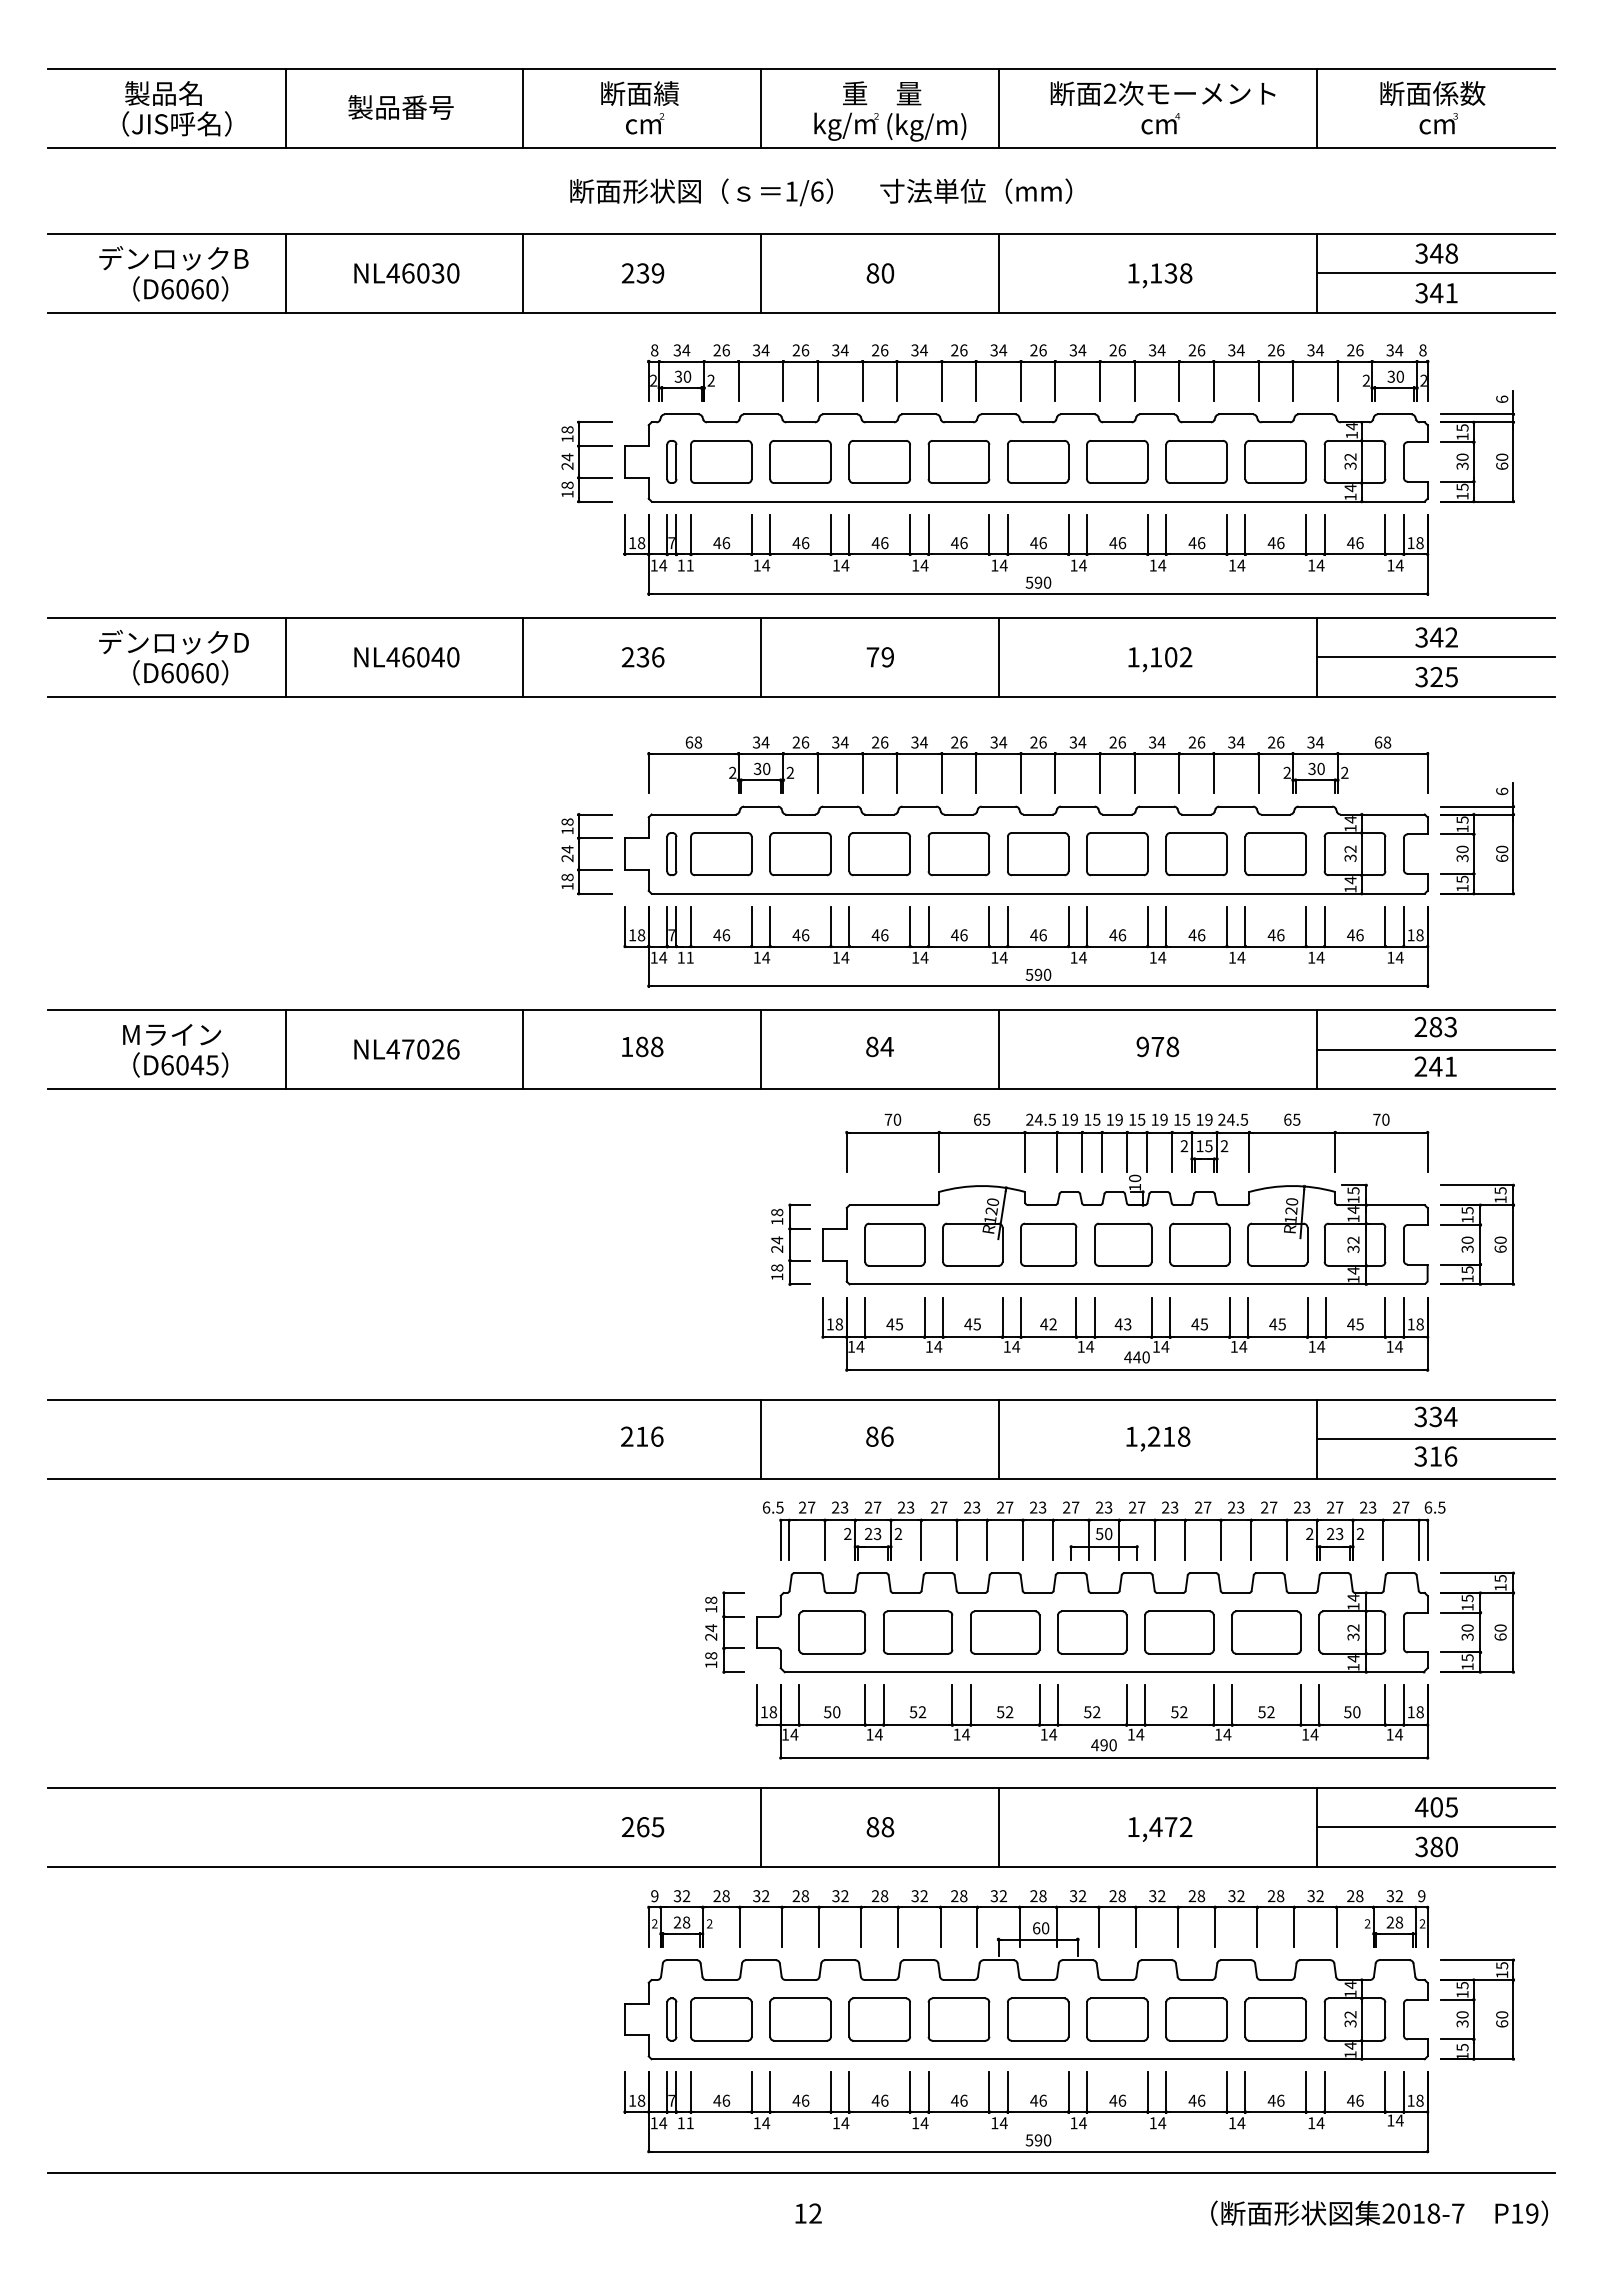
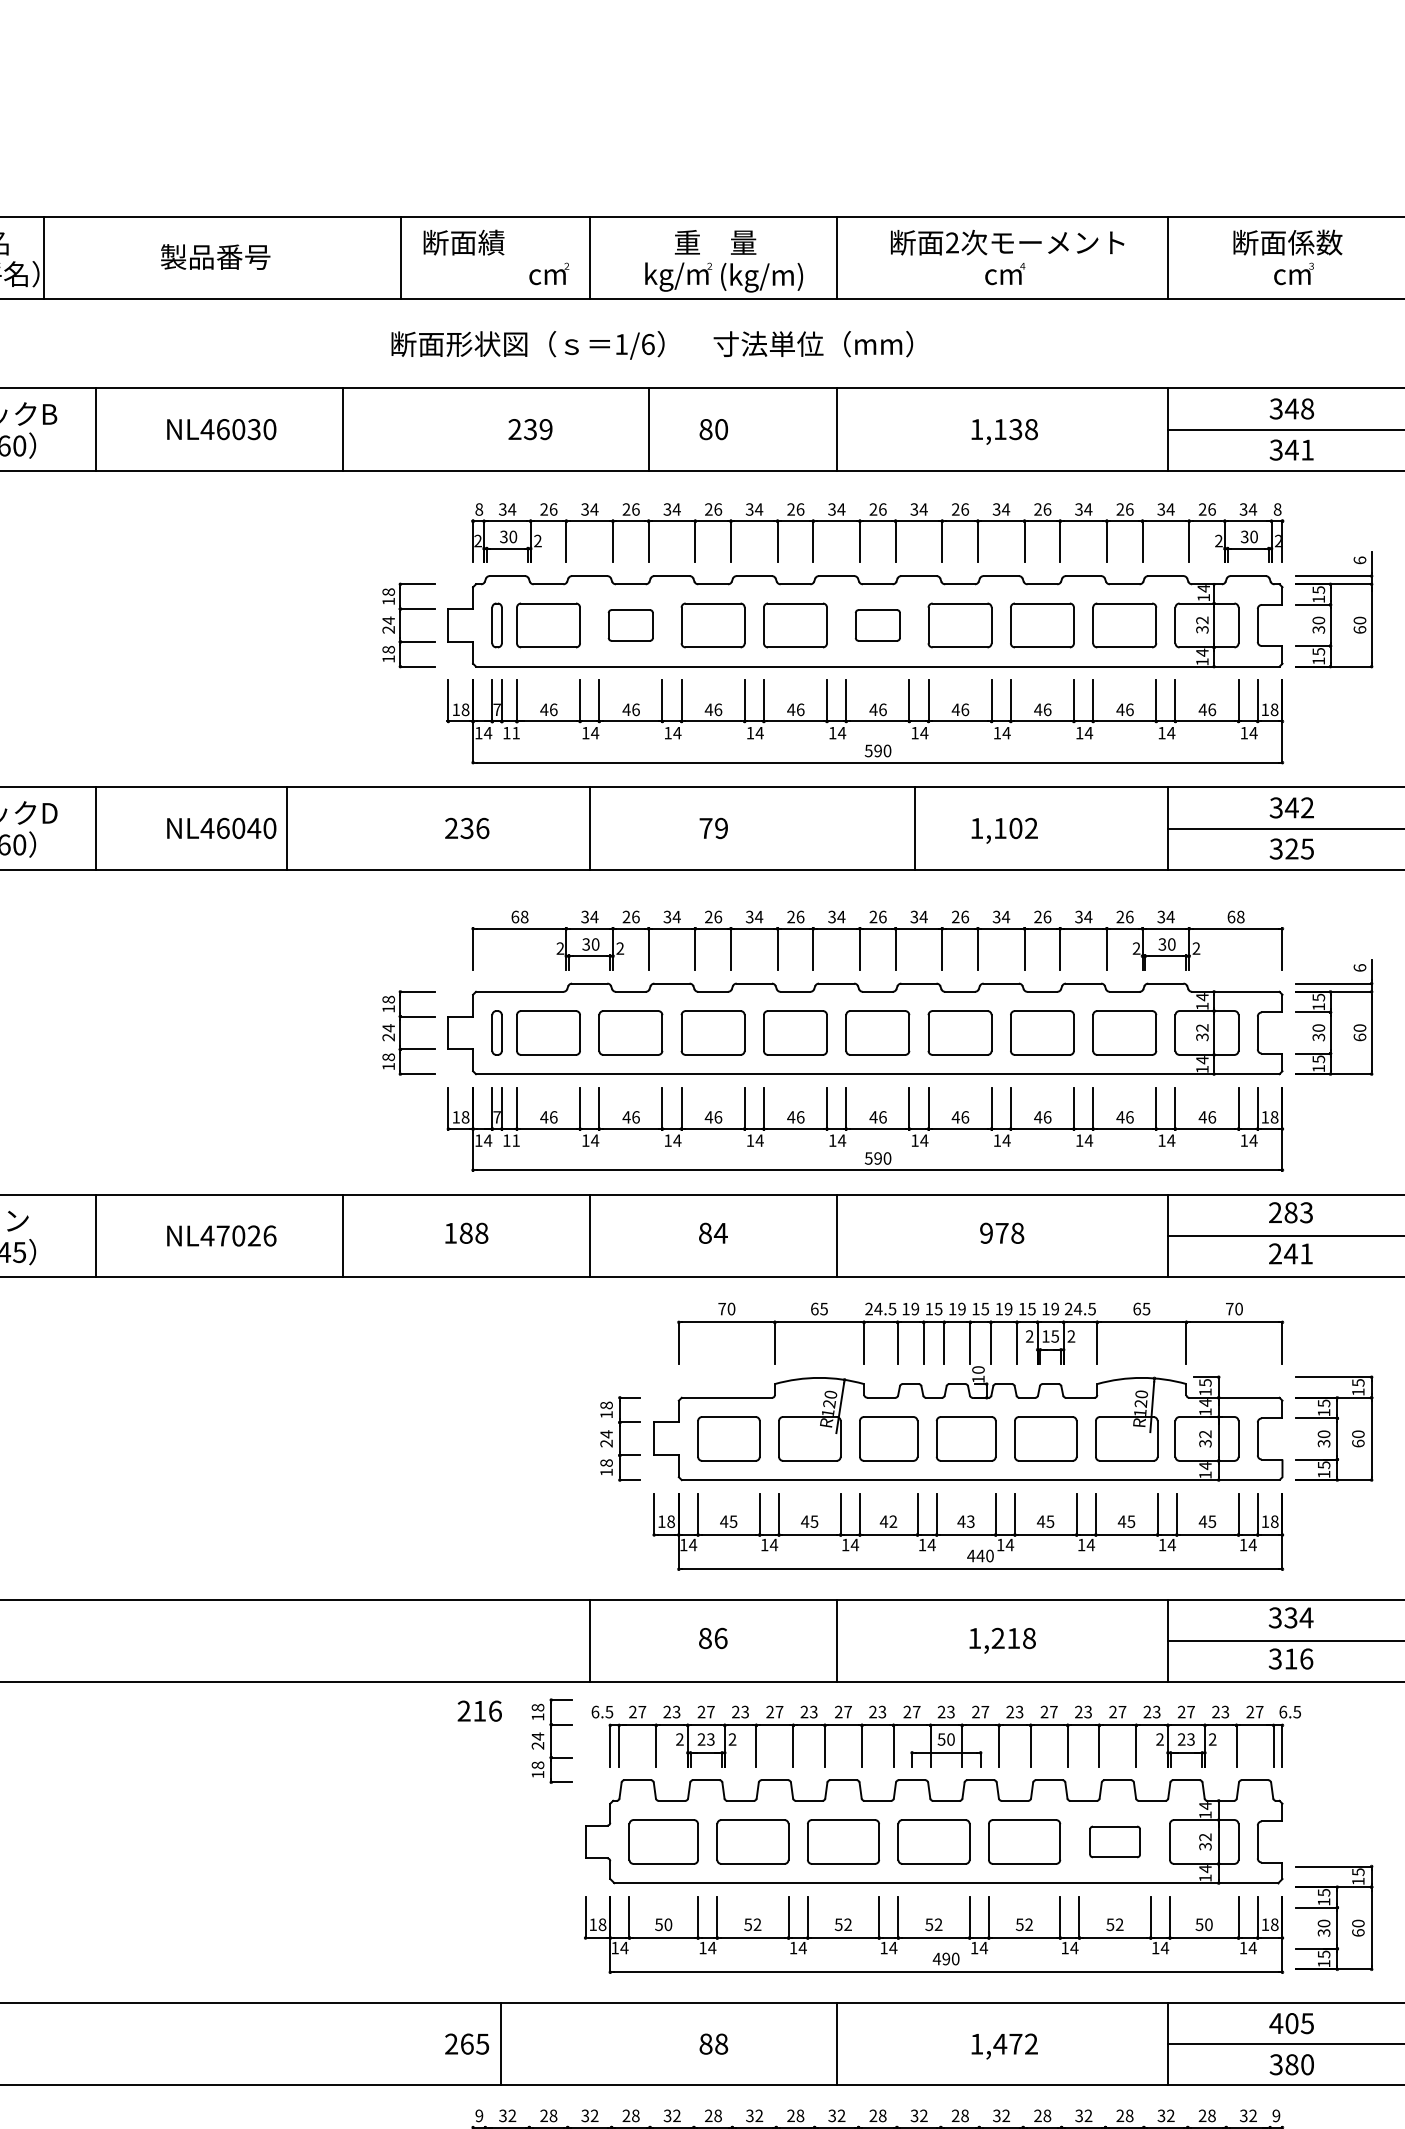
line: (285, 108) -> (43, 258), moved
line: (523, 108) -> (401, 258), moved
text: (645, 123) -> (549, 273), moved
text: (642, 273) -> (529, 429), moved
line: (761, 273) -> (649, 429), moved
part: (800, 461) -> (630, 624), size x0.7
part: (1038, 461) -> (878, 624), size x0.7
line: (523, 656) -> (286, 827), moved
line: (998, 656) -> (914, 827), moved
text: (642, 1436) -> (480, 1710), moved
part: (1477, 1622) -> (1334, 1917), moved
part: (724, 1632) -> (551, 1741), moved
part: (1266, 1632) -> (1115, 1841), size x0.7
line: (761, 1826) -> (501, 2043), moved

